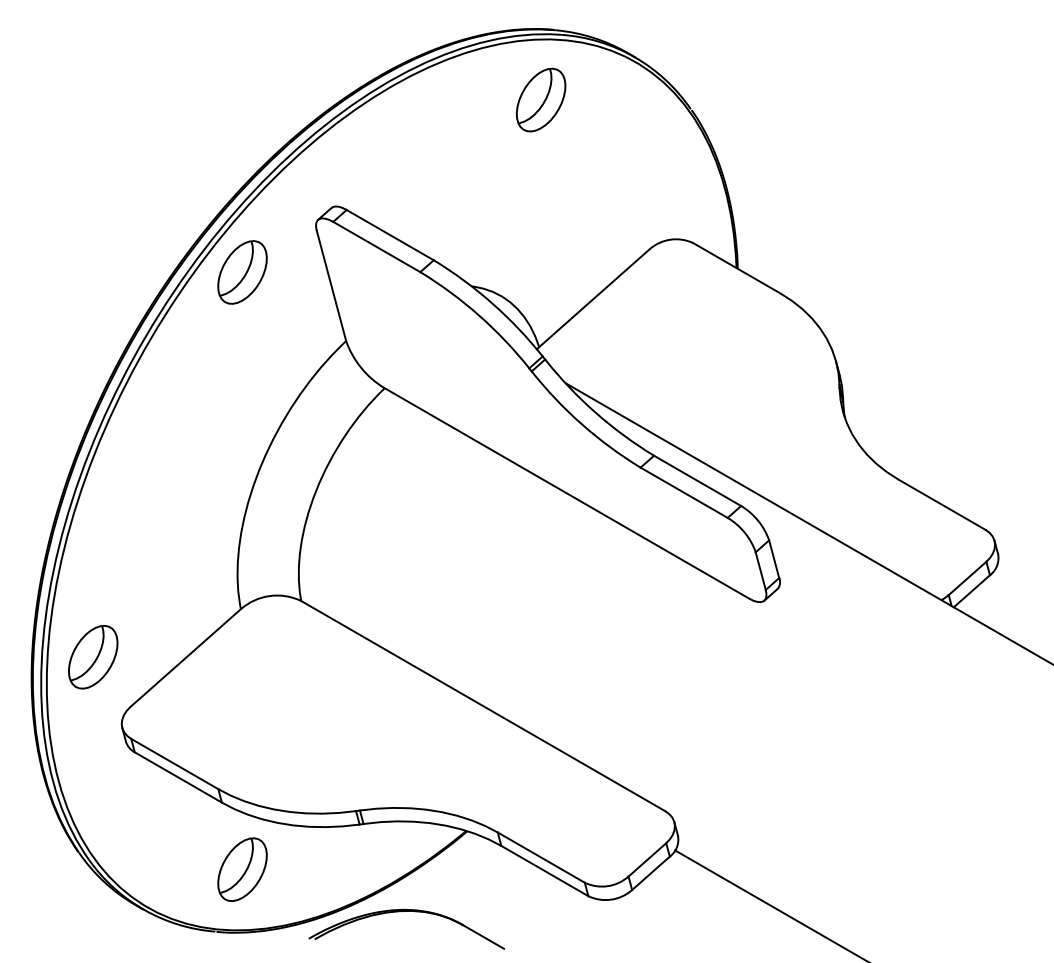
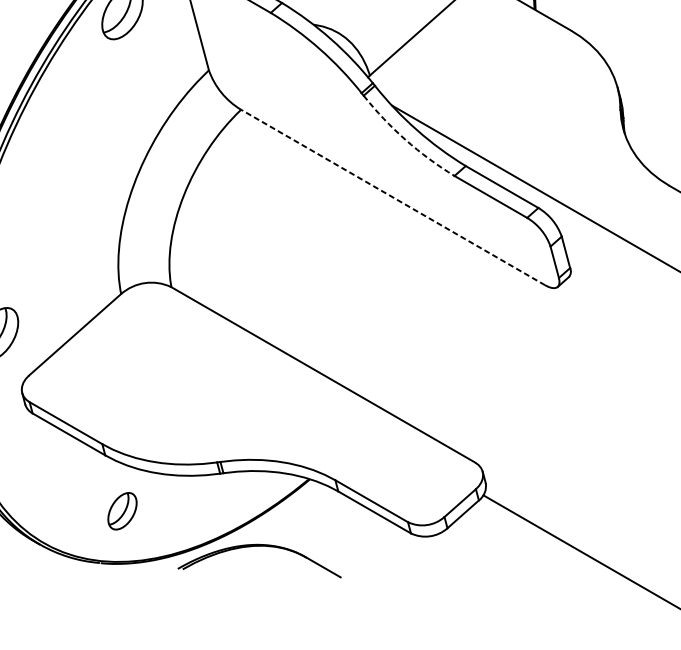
arc: (581, 424) -> (405, 139), solid -> dashed
line: (566, 493) -> (392, 197), solid -> dashed
part: (242, 869) -> (122, 511), size x0.7

